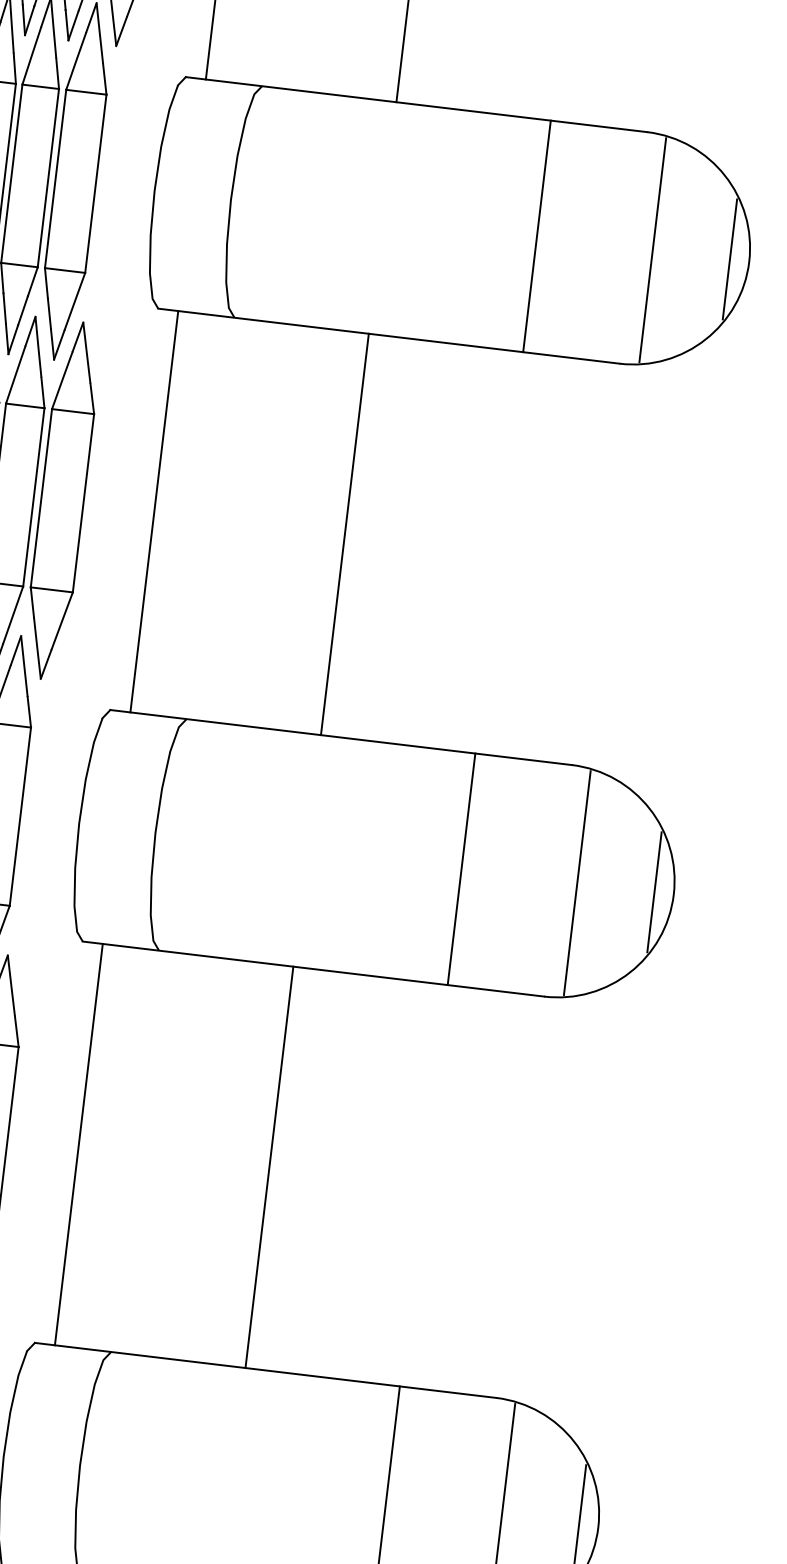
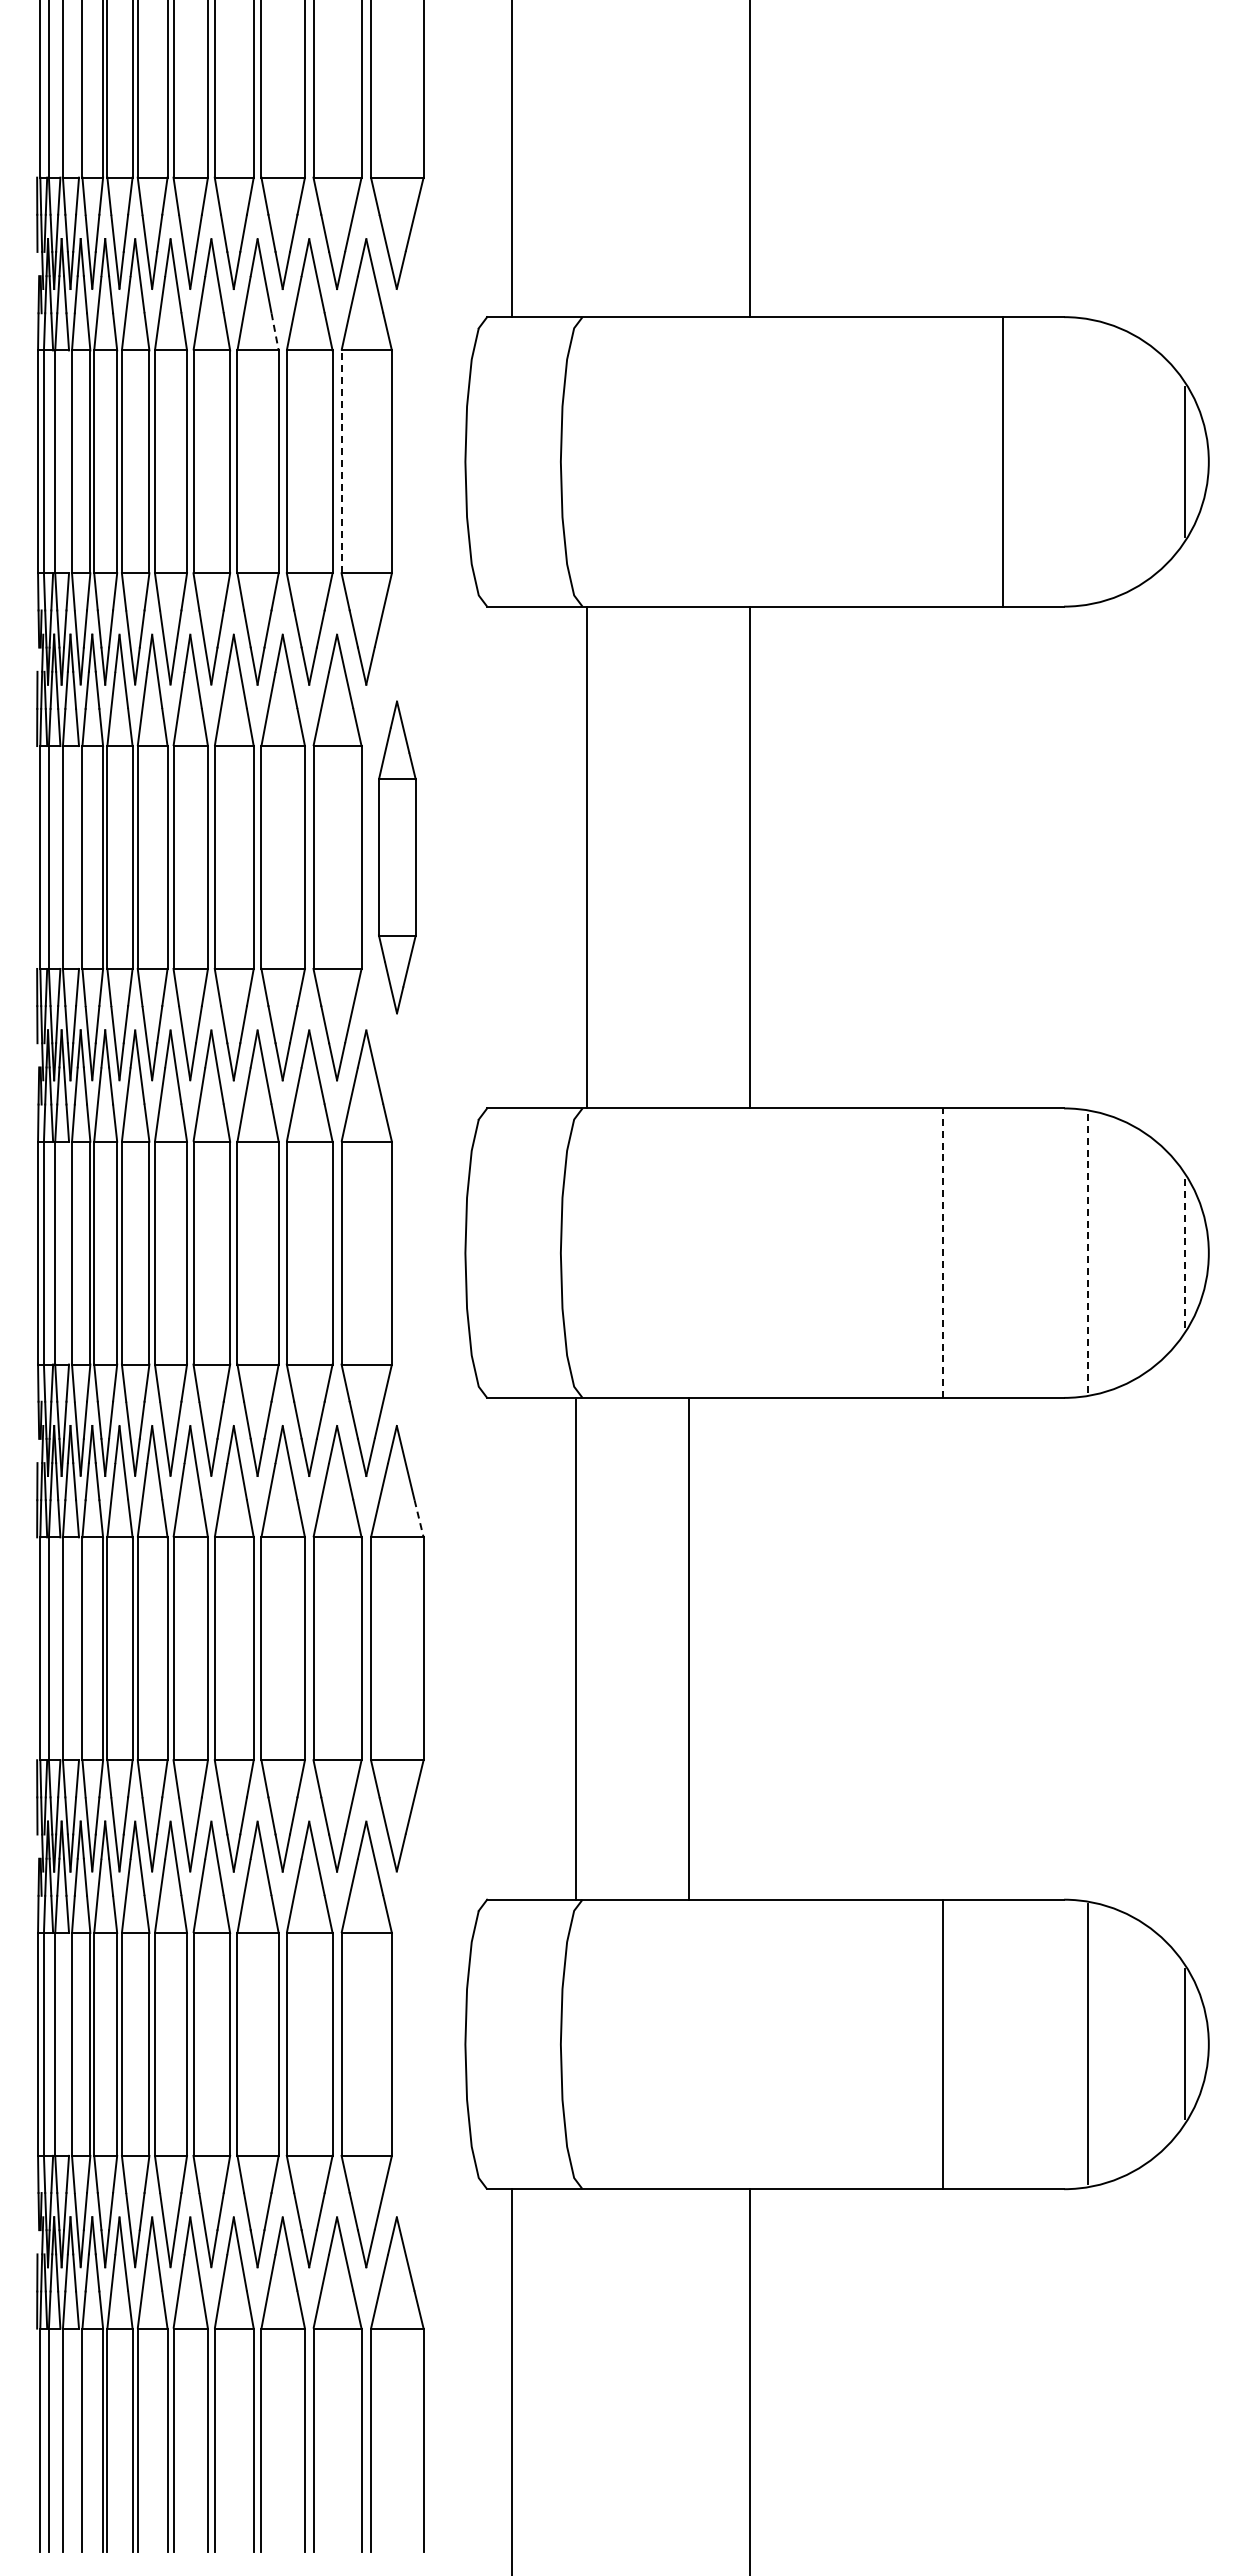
line: (15, 68) -> (275, 331), solid -> dashed
line: (55, 178) -> (341, 461), solid -> dashed
line: (537, 236) -> (1003, 461), moved
line: (653, 249) -> (1088, 461), removed
part: (62, 500) -> (397, 857), size x0.7
line: (154, 511) -> (587, 857), moved
line: (461, 869) -> (943, 1253), solid -> dashed
line: (577, 883) -> (1088, 1253), solid -> dashed
line: (654, 891) -> (1184, 1252), solid -> dashed
line: (17, 1032) -> (419, 1519), solid -> dashed
line: (79, 1144) -> (576, 1648), moved
line: (269, 1167) -> (689, 1648), moved

